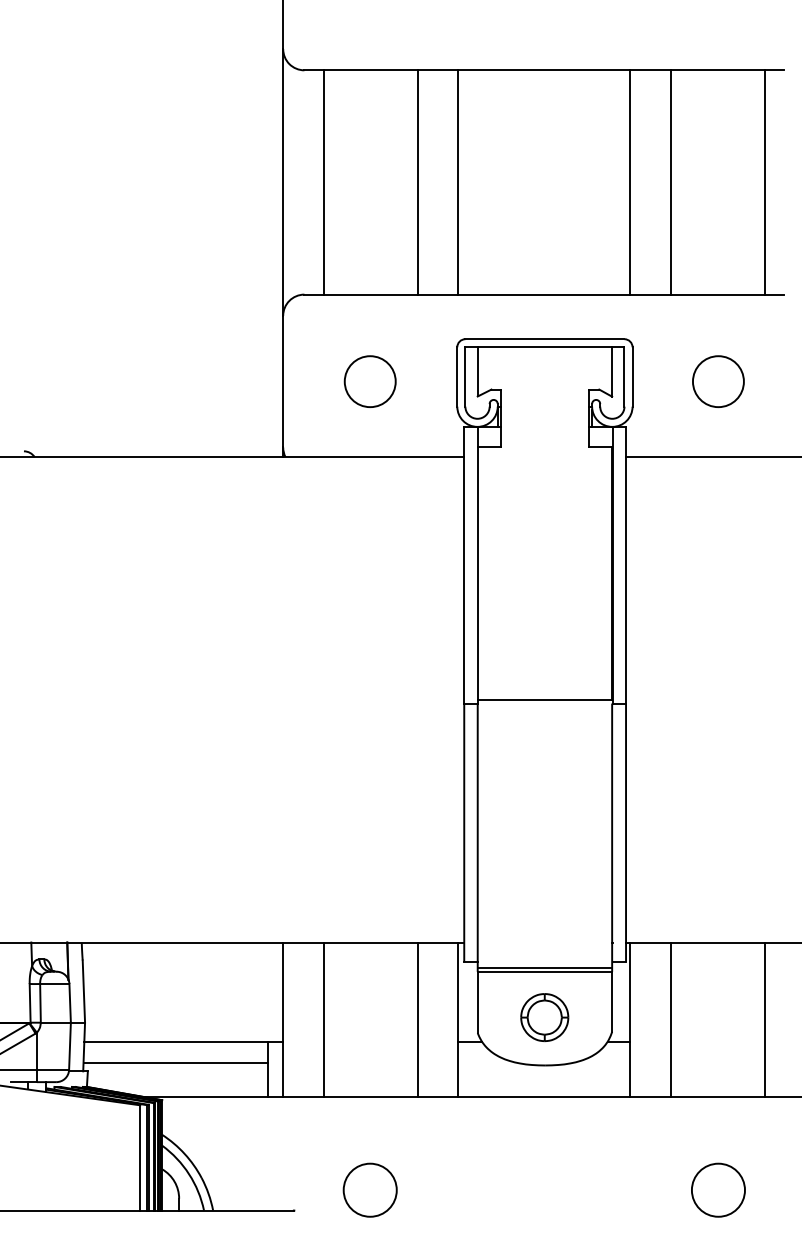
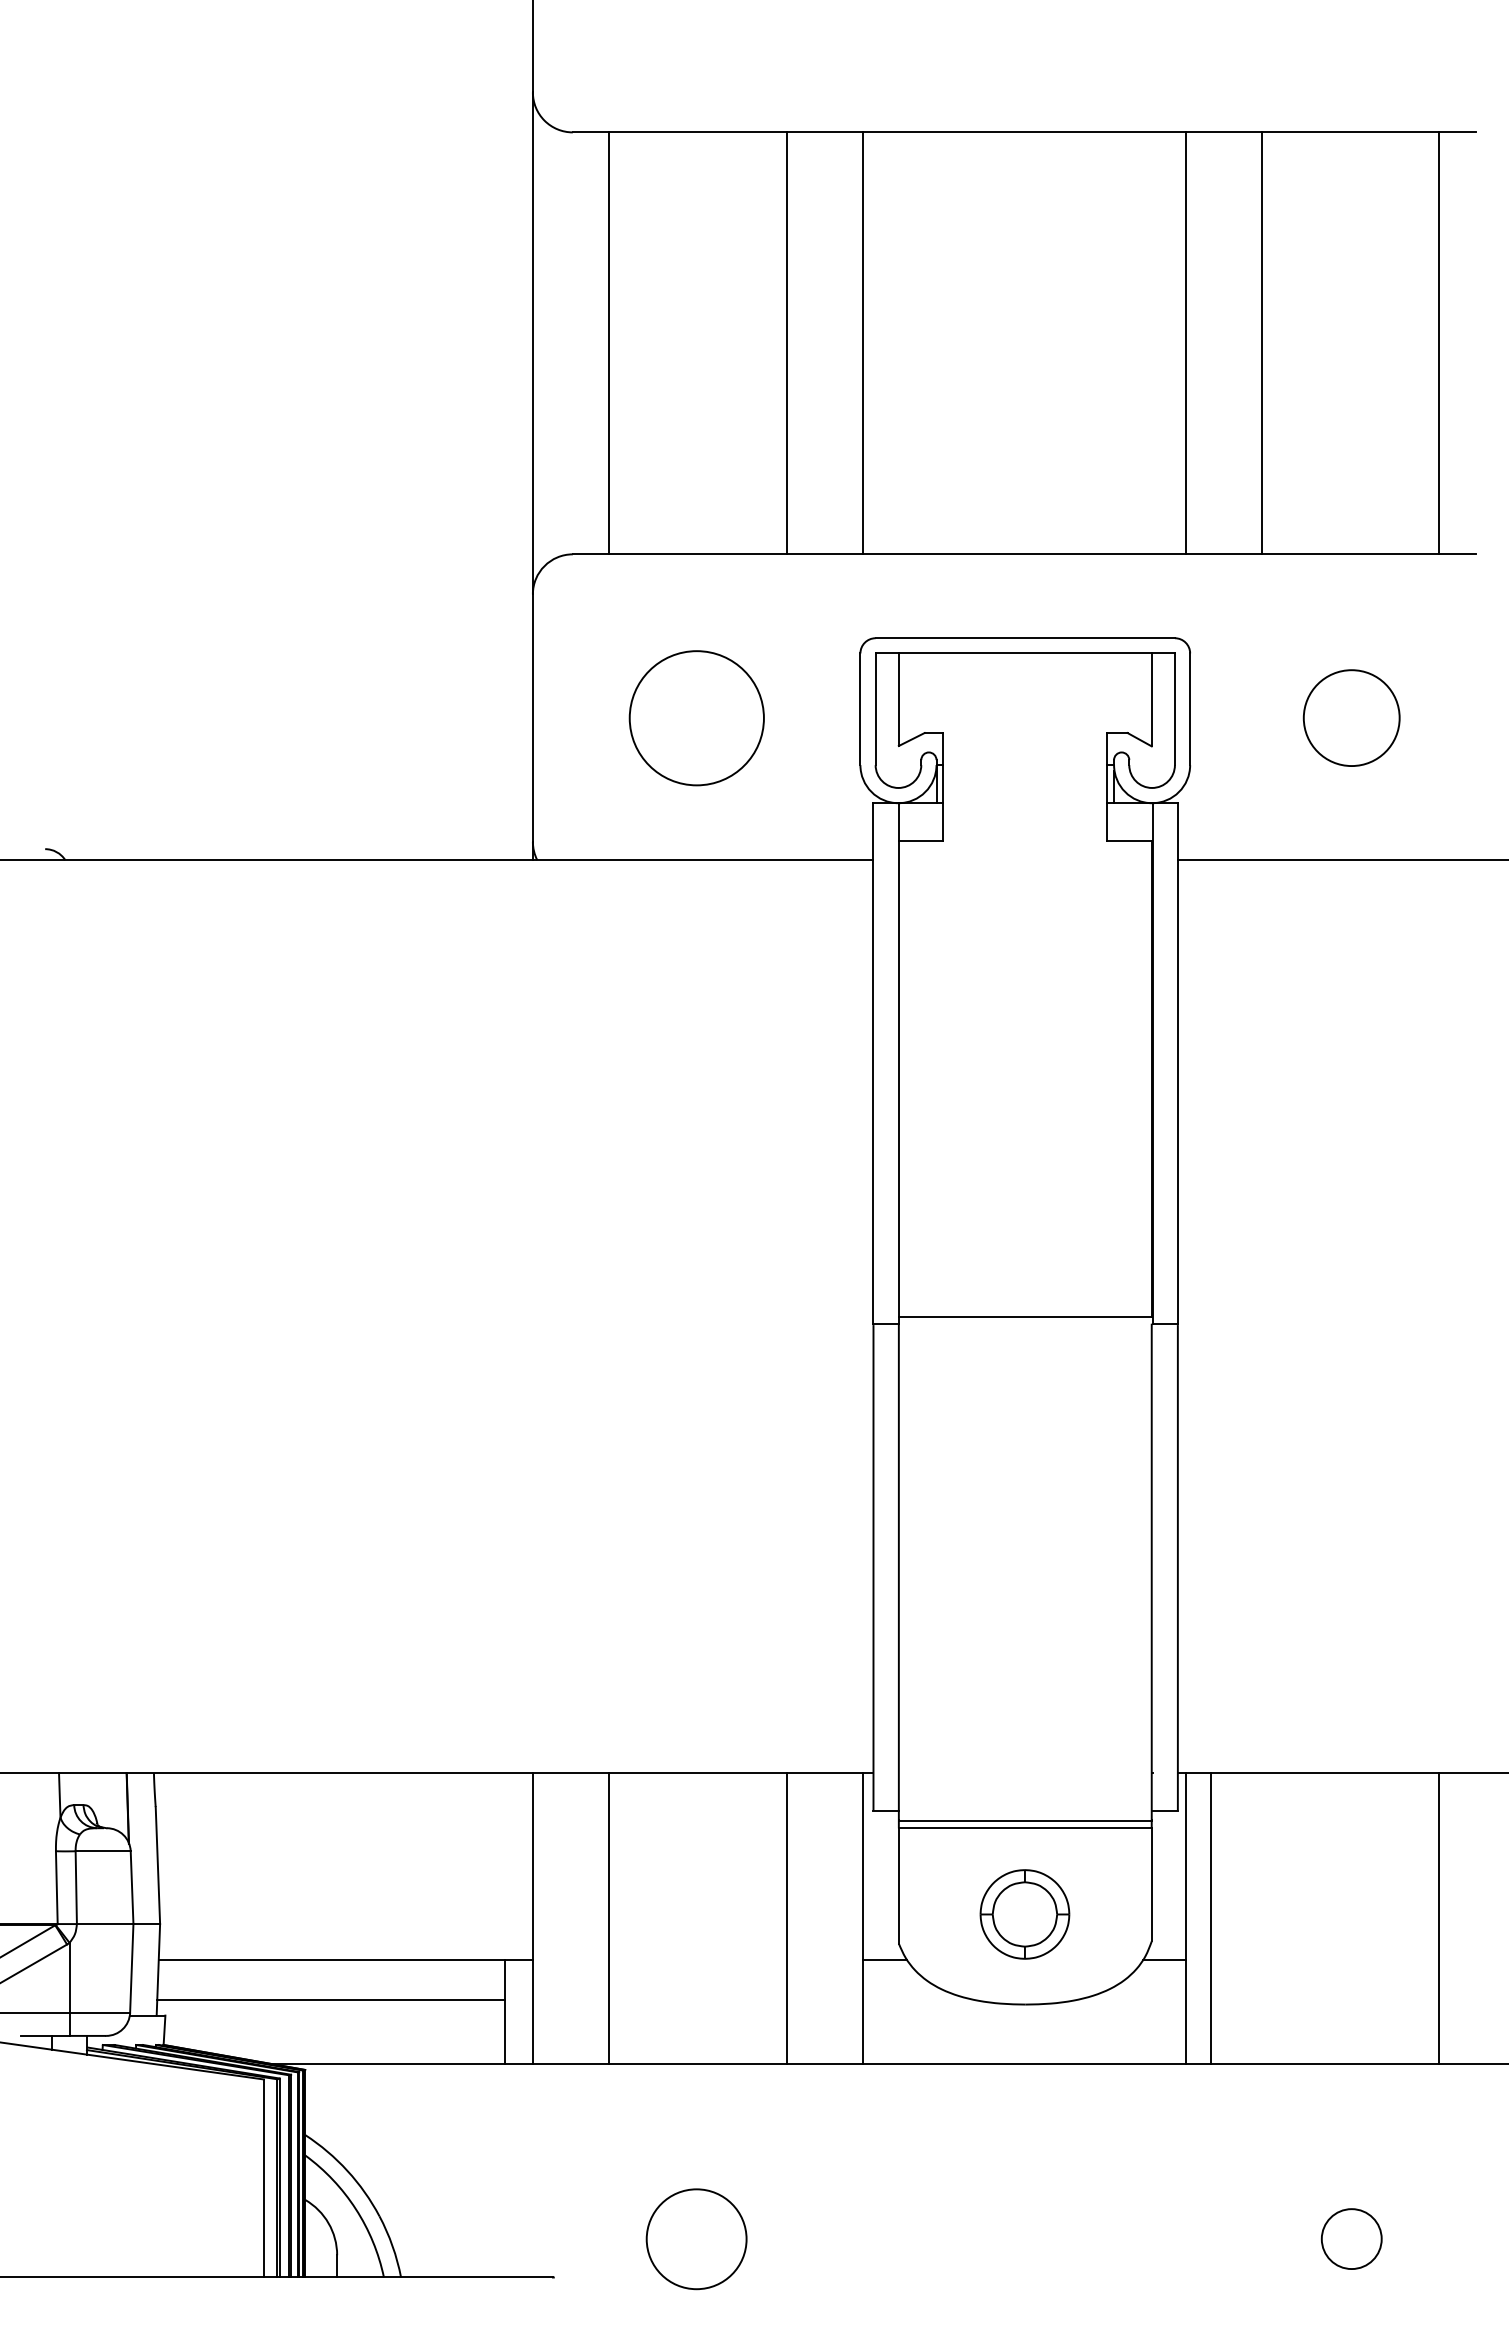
circle: (369, 381) -> (695, 717), size x1.4
line: (670, 1019) -> (1210, 1918), moved
circle: (718, 1189) -> (1351, 2237), size x0.6

